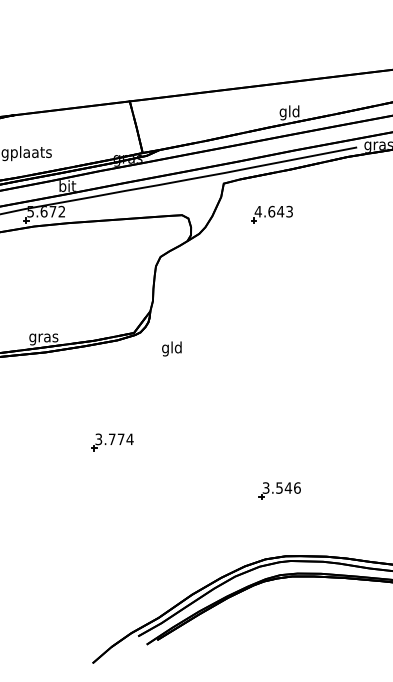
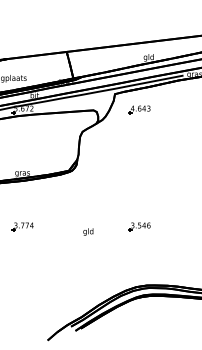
text: (172, 347) -> (88, 231), moved
part: (111, 441) -> (22, 226), moved
part: (279, 489) -> (139, 226), moved

